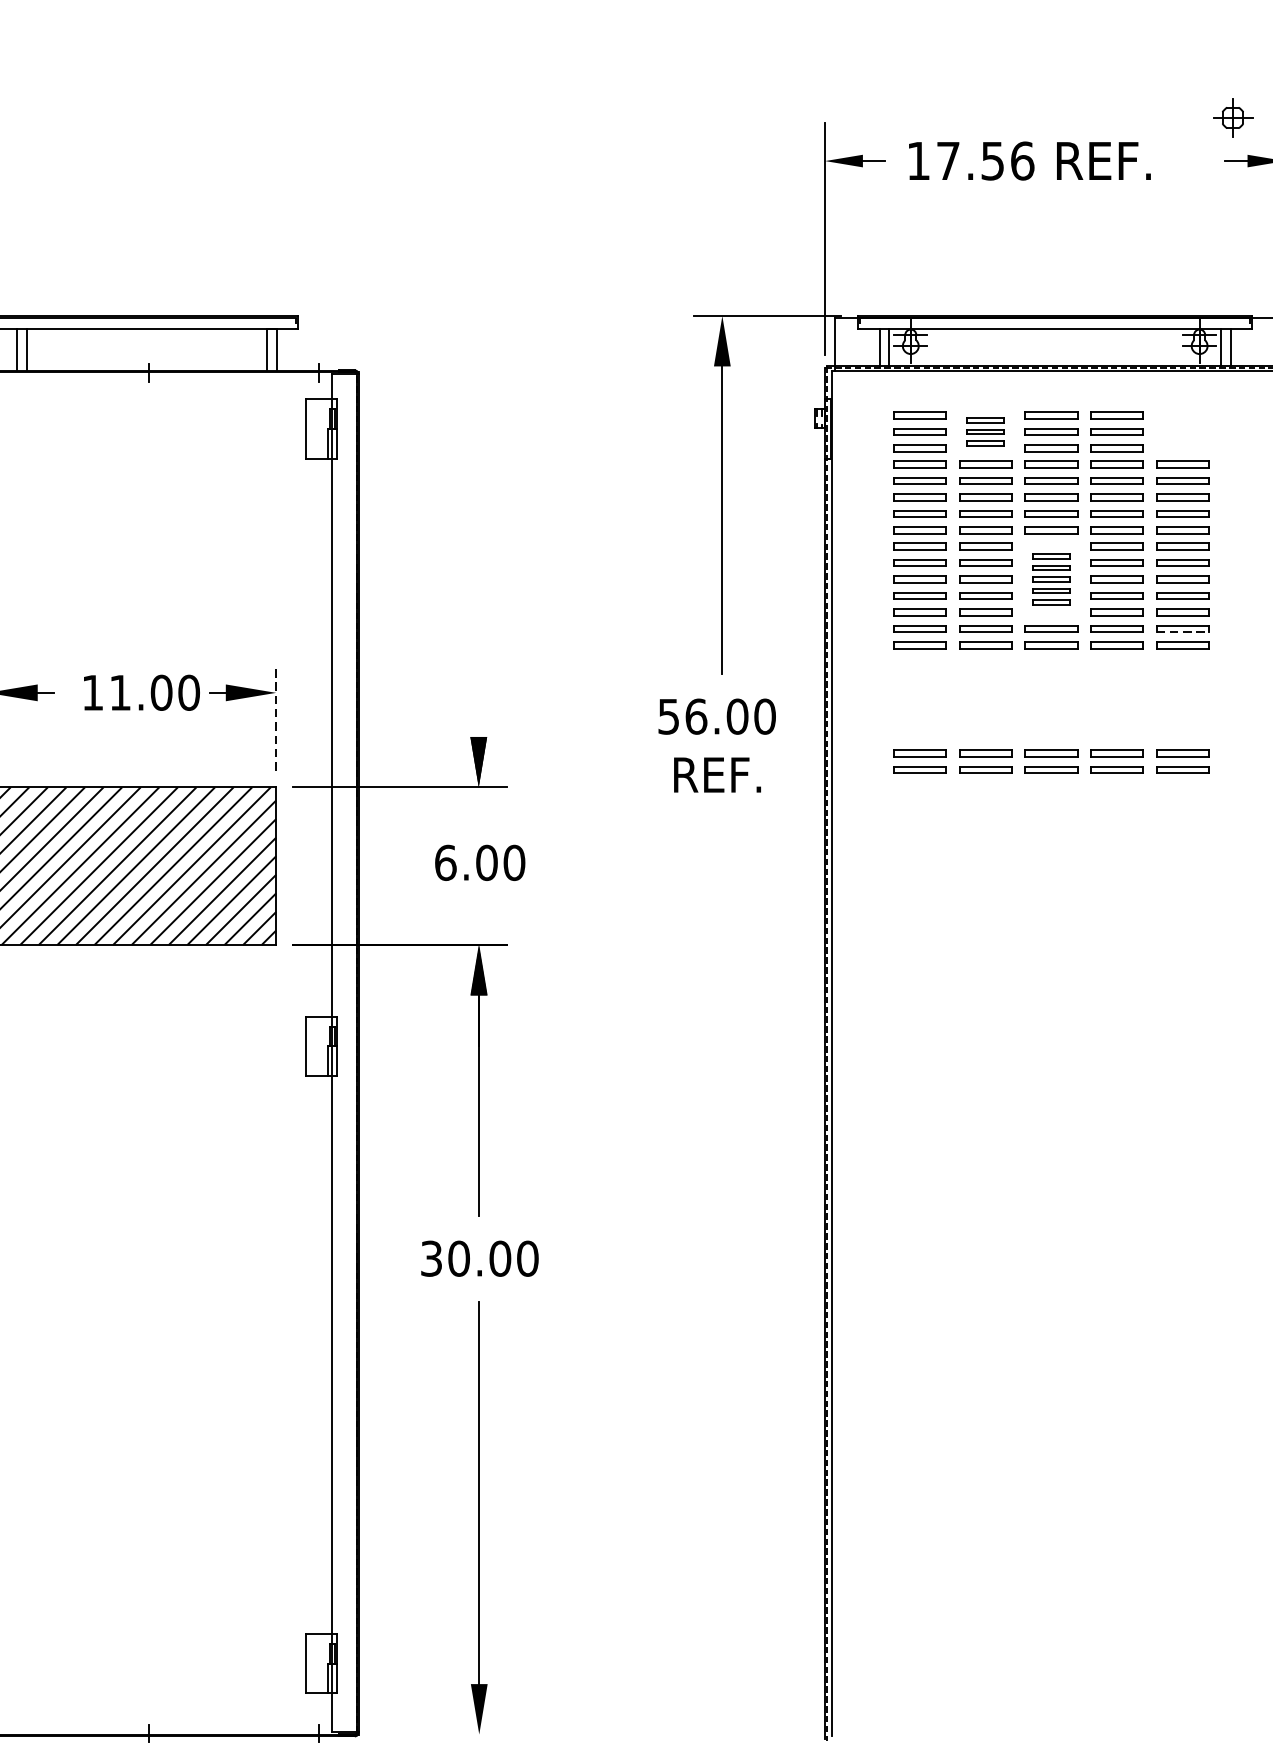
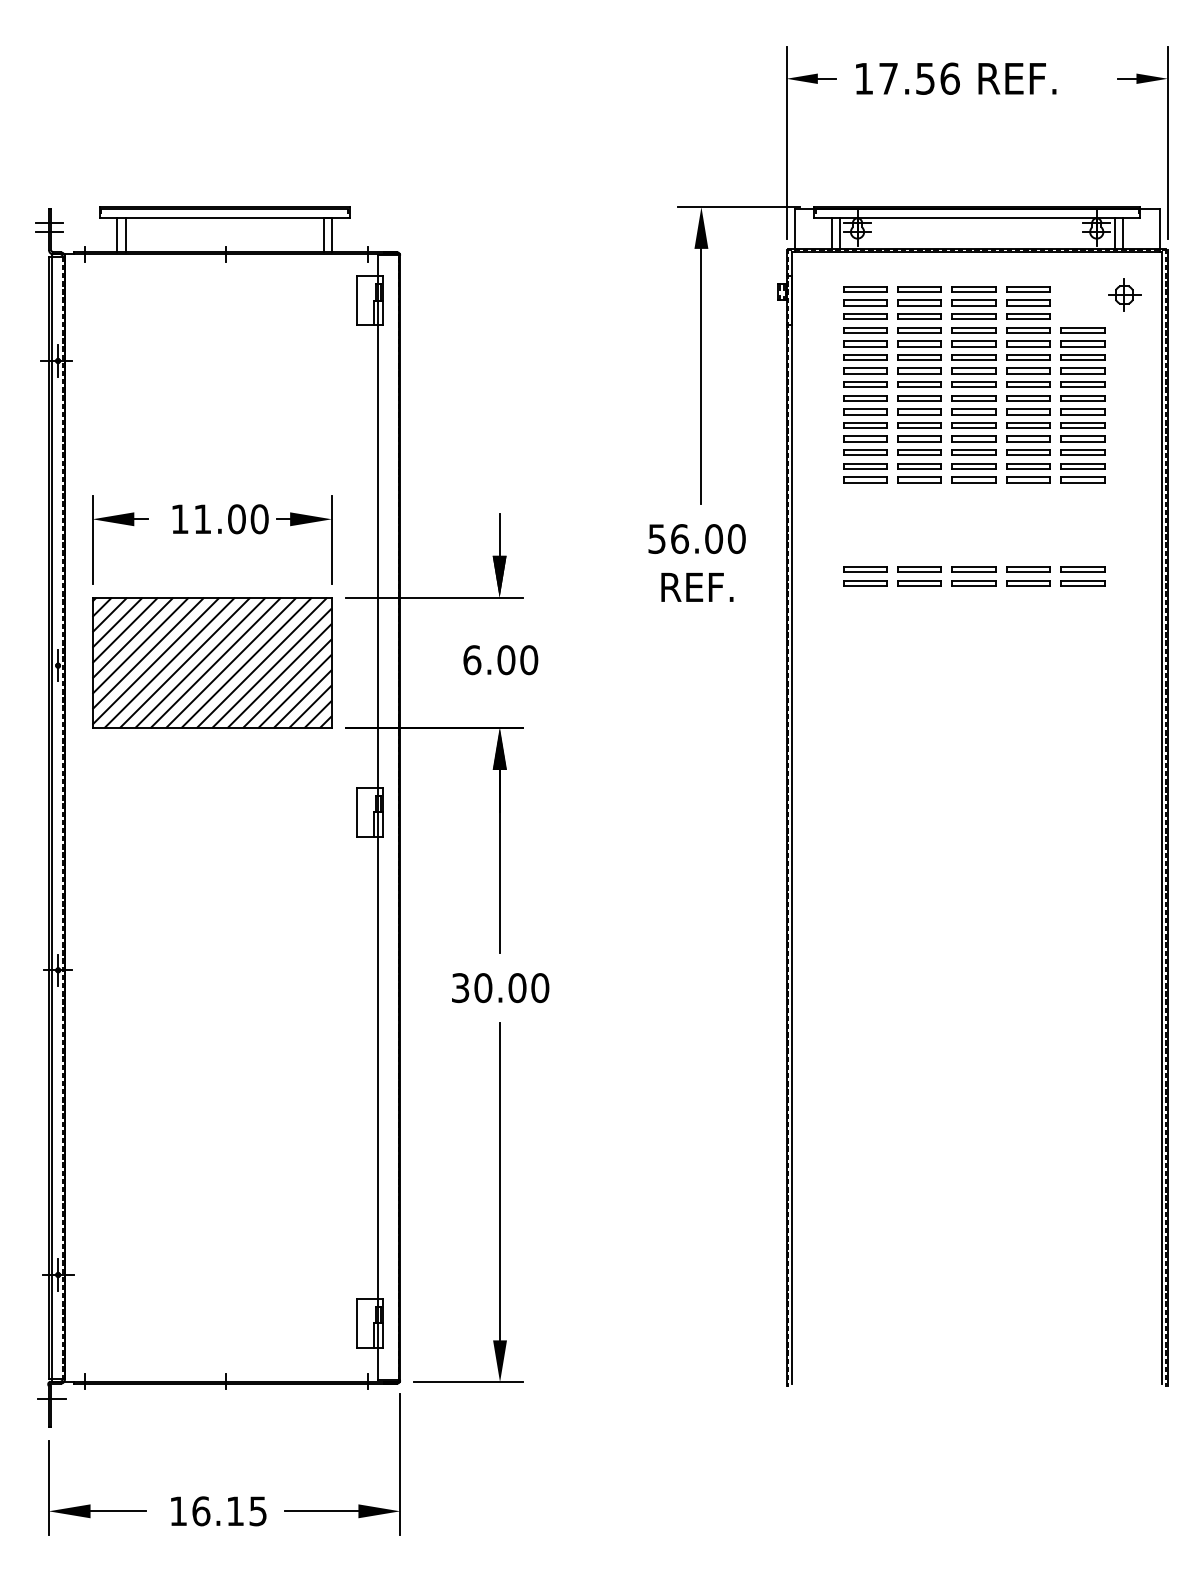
part: (1233, 117) -> (1124, 294), moved
part: (985, 431) -> (919, 302), size x1.43
part: (1050, 579) -> (973, 425), size x1.43
line: (1182, 632) -> (1082, 469), dashed -> solid
line: (478, 711) -> (499, 534), added
line: (275, 717) -> (331, 539), dashed -> solid
line: (441, 1734) -> (468, 1382), added

